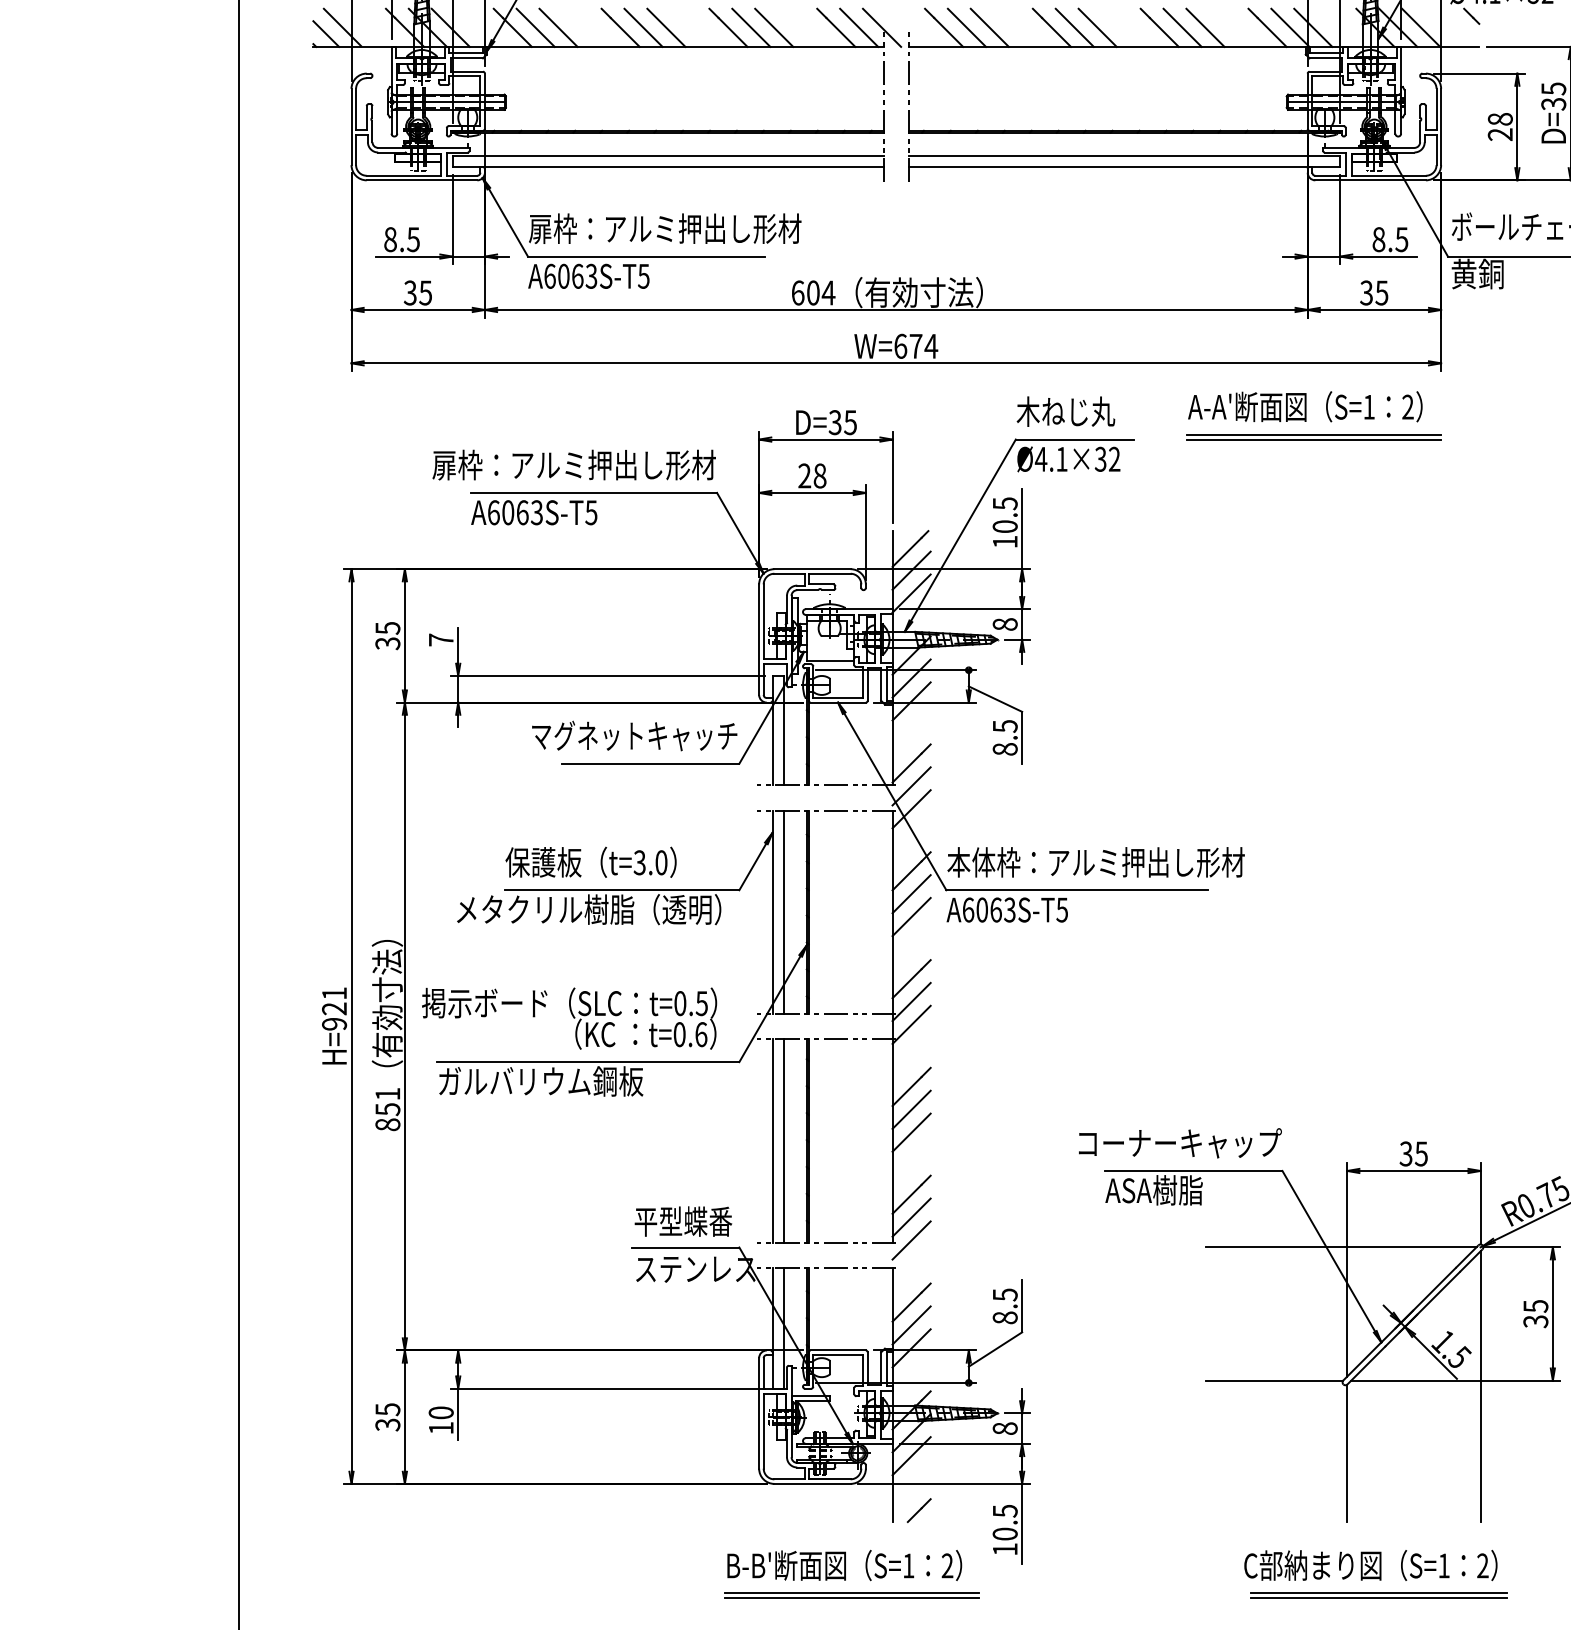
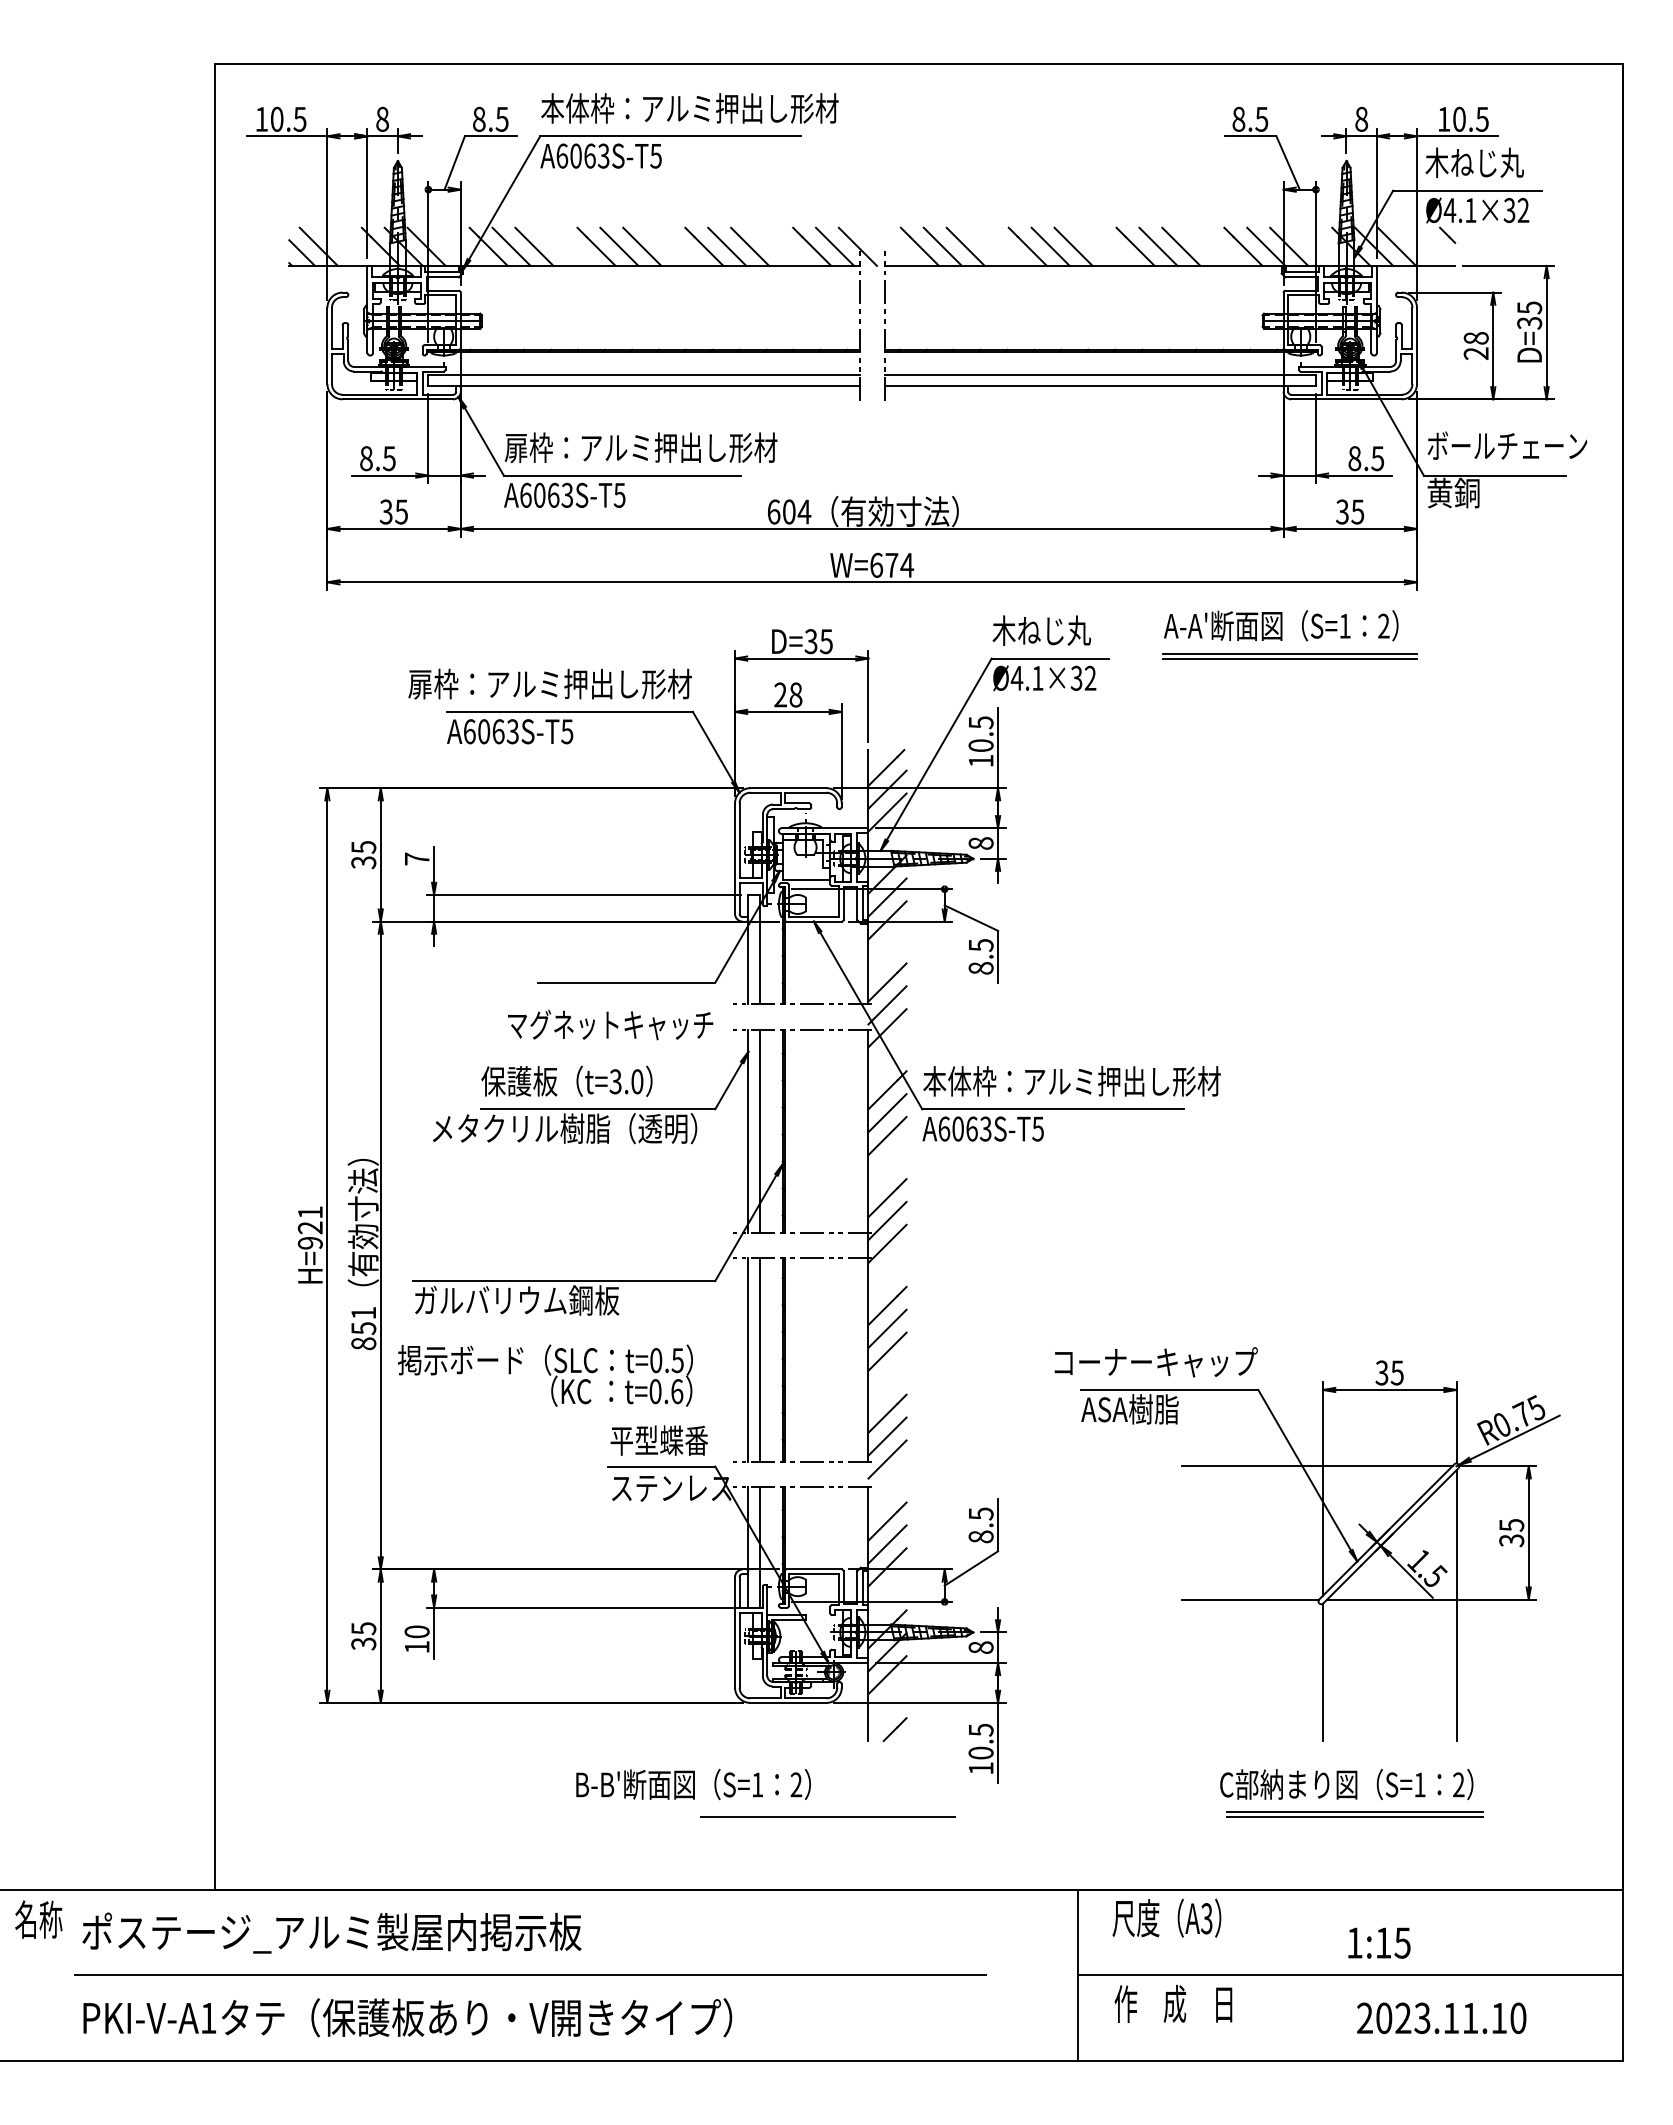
text: (634, 735) -> (610, 1024), moved
text: (569, 1018) -> (545, 1375), moved
text: (844, 1565) -> (693, 1784), moved
line: (851, 1593) -> (827, 1812), removed

